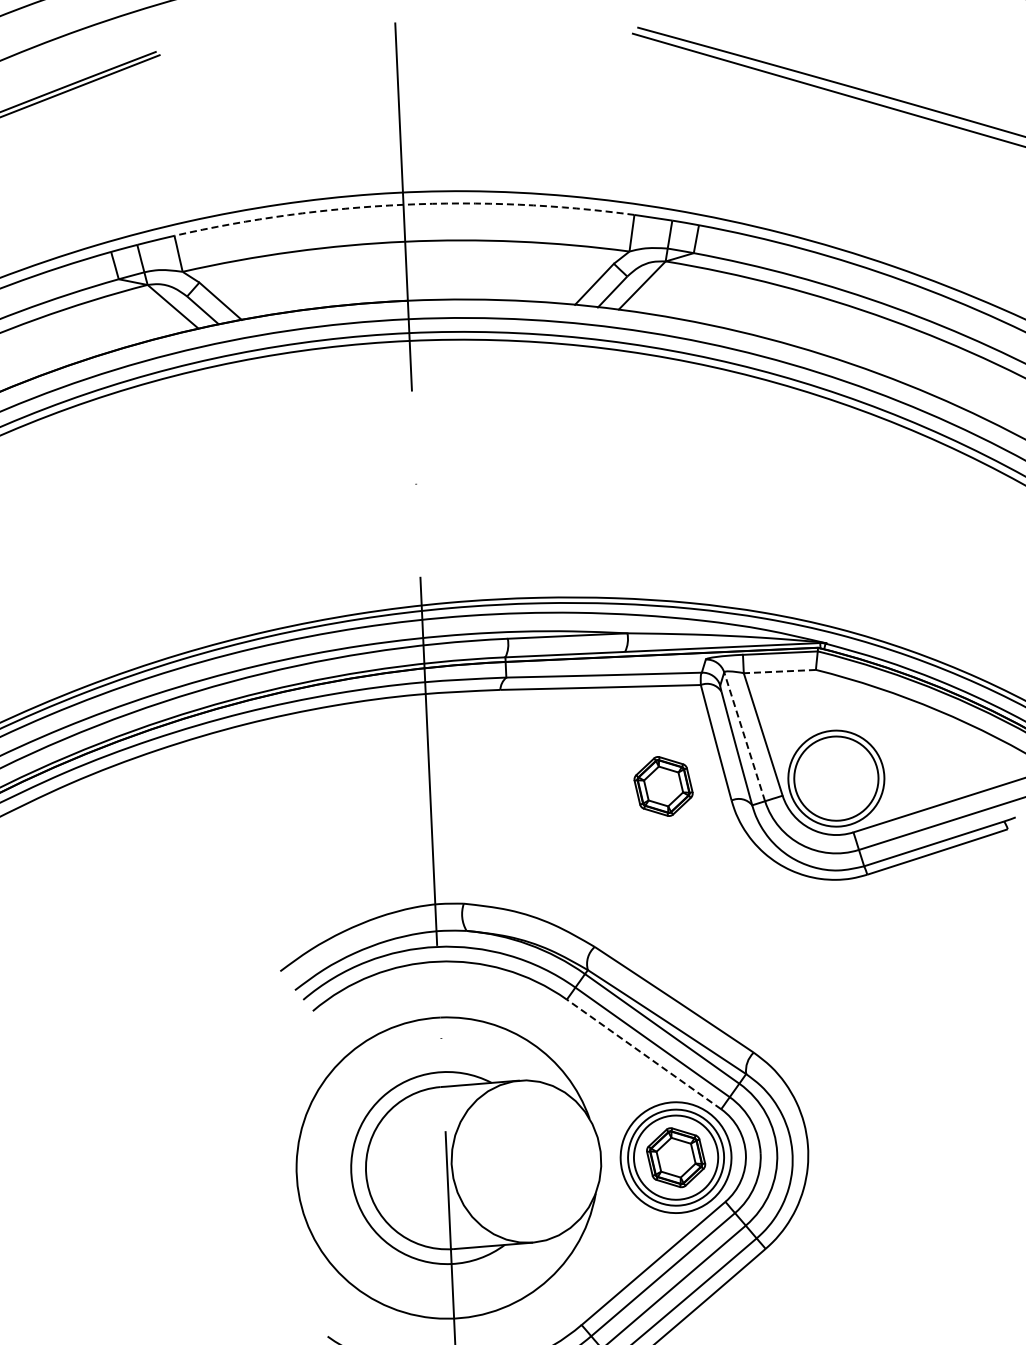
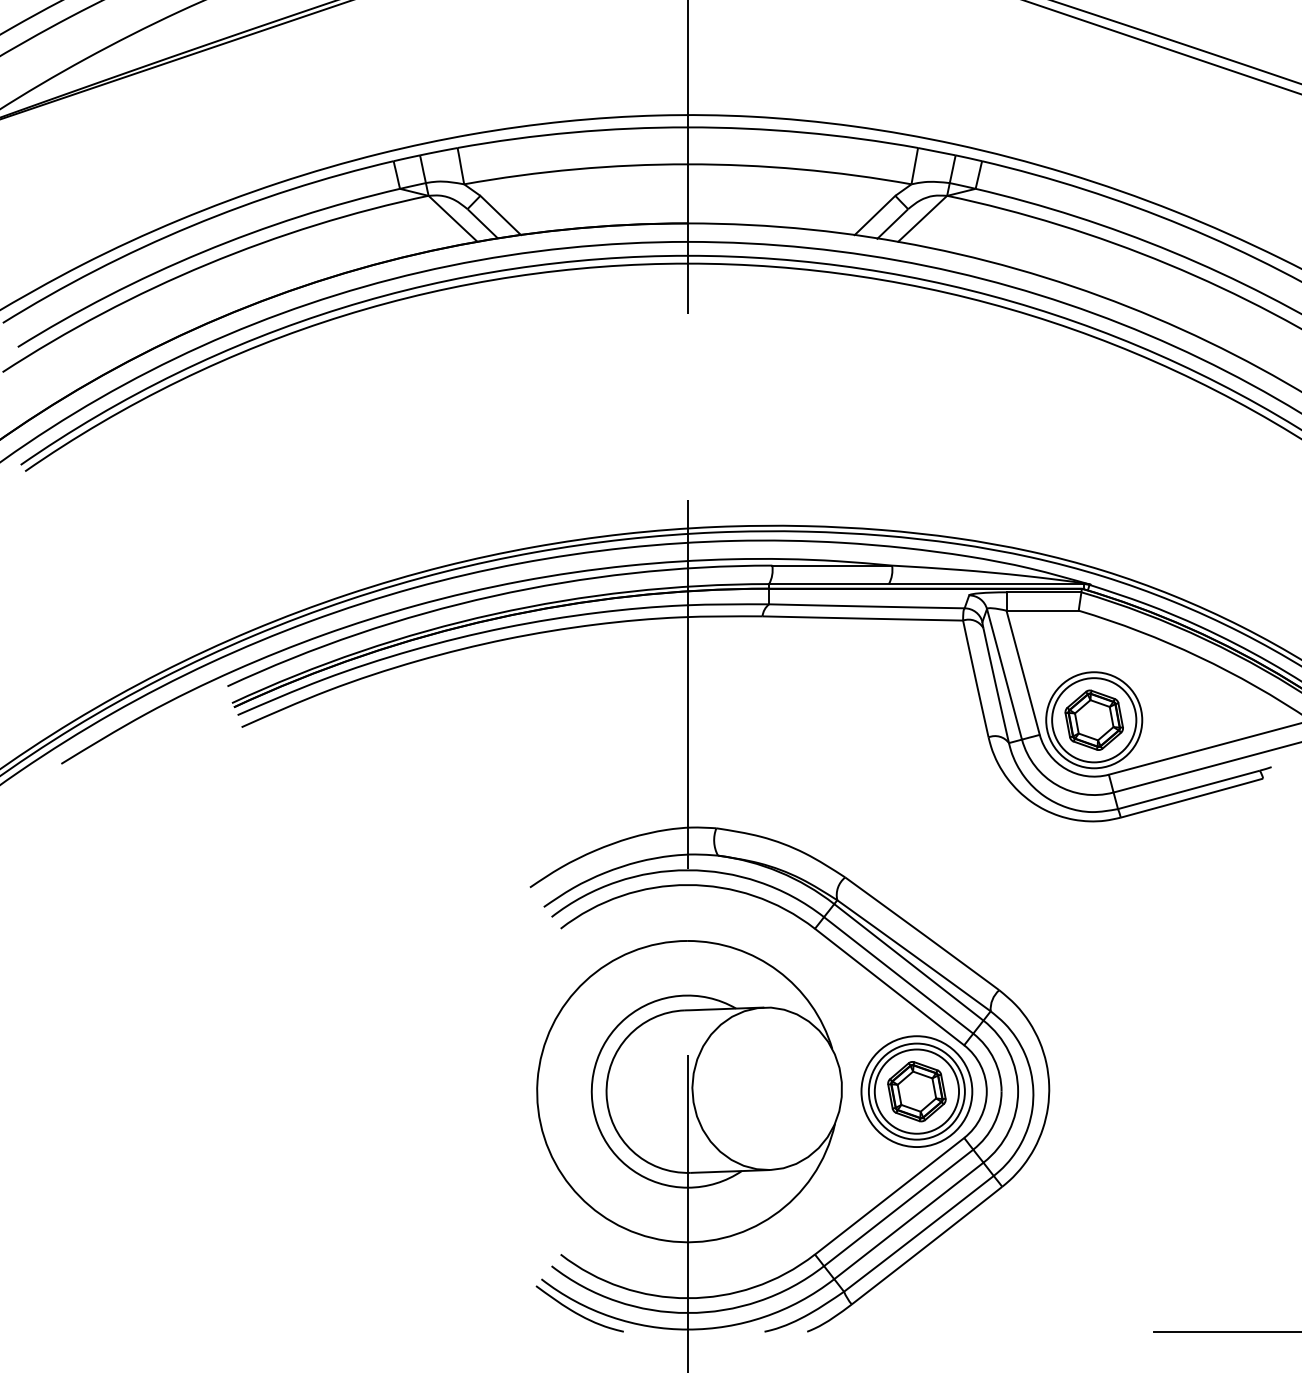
arc: (403, 204) -> (687, 127), dashed -> solid
line: (779, 671) -> (1042, 610), dashed -> solid
line: (744, 736) -> (1004, 674), dashed -> solid
part: (662, 785) -> (1093, 719), moved
line: (643, 1054) -> (889, 987), dashed -> solid

